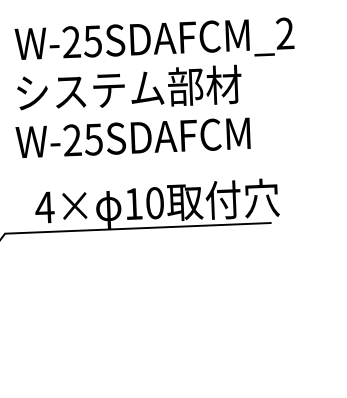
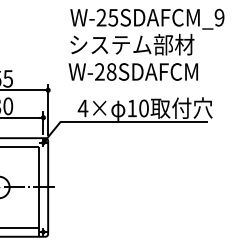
text: (284, 33) -> (219, 17), W-25SDAFCM_2 -> W-25SDAFCM_9
text: (93, 138) -> (111, 71), W-25SDAFCM -> W-28SDAFCM

